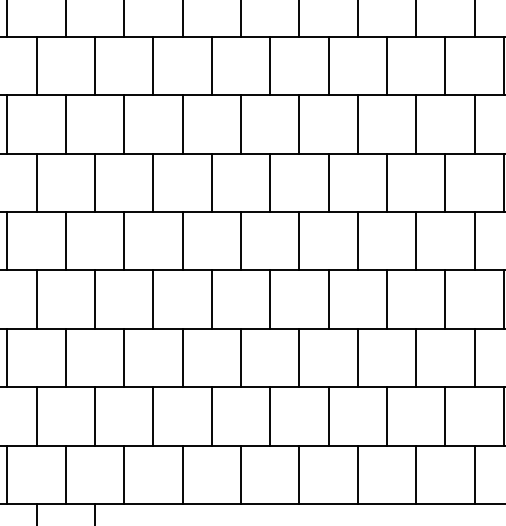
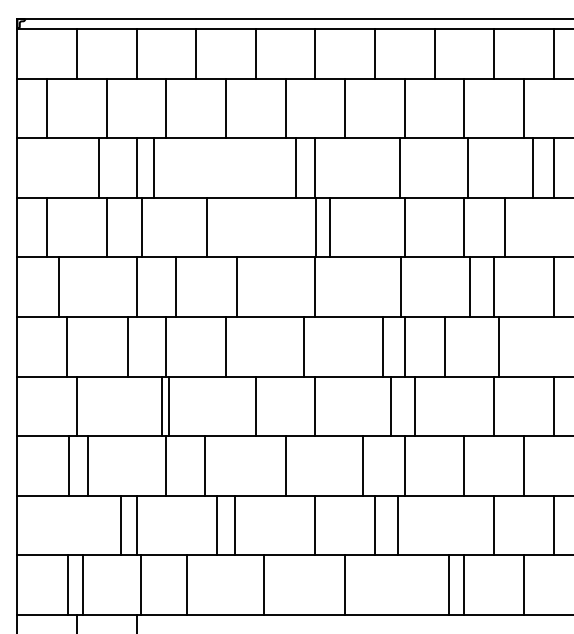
line: (36, 65) -> (99, 167), moved
line: (153, 65) -> (154, 167), moved
line: (211, 65) -> (295, 167), moved
line: (329, 65) -> (400, 167), moved
line: (386, 65) -> (467, 167), moved
line: (445, 65) -> (533, 167), moved
line: (124, 124) -> (142, 227), moved
line: (183, 124) -> (207, 227), moved
line: (240, 124) -> (329, 227), moved
line: (299, 124) -> (316, 227), moved
line: (475, 124) -> (505, 227), moved
line: (36, 183) -> (59, 287), moved
line: (153, 183) -> (176, 287), moved
line: (211, 183) -> (236, 287), moved
line: (329, 183) -> (401, 287), moved
line: (386, 183) -> (469, 287), moved
line: (7, 240) -> (67, 346), moved
line: (65, 240) -> (127, 346), moved
line: (240, 240) -> (303, 346), moved
line: (299, 240) -> (383, 346), moved
line: (416, 240) -> (445, 346), moved
line: (475, 240) -> (499, 346), moved
line: (94, 299) -> (161, 406), moved
line: (153, 299) -> (169, 406), moved
line: (329, 299) -> (415, 406), moved
line: (386, 299) -> (390, 406), moved
line: (7, 357) -> (69, 465), moved
line: (65, 357) -> (87, 465), moved
line: (183, 357) -> (205, 465), moved
line: (299, 357) -> (363, 465), moved
line: (36, 416) -> (121, 525), moved
line: (153, 416) -> (217, 525), moved
line: (211, 416) -> (234, 525), moved
line: (386, 416) -> (397, 525), moved
line: (7, 474) -> (68, 584), moved
line: (65, 474) -> (82, 584), moved
line: (124, 474) -> (141, 584), moved
line: (183, 474) -> (187, 584), moved
line: (240, 474) -> (263, 584), moved
line: (357, 474) -> (448, 584), moved

